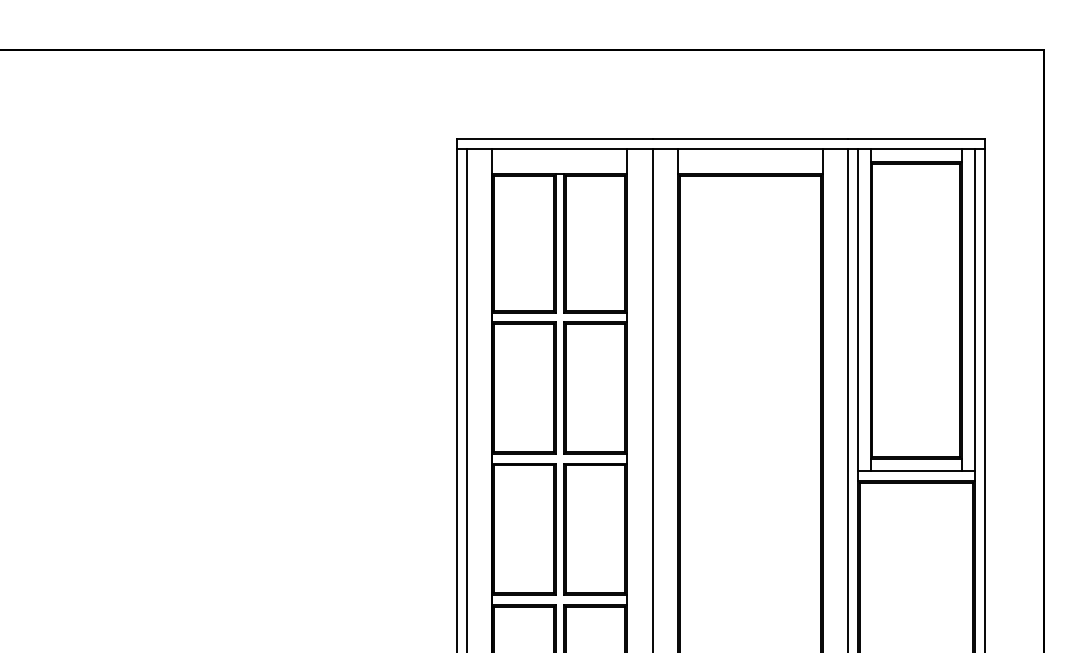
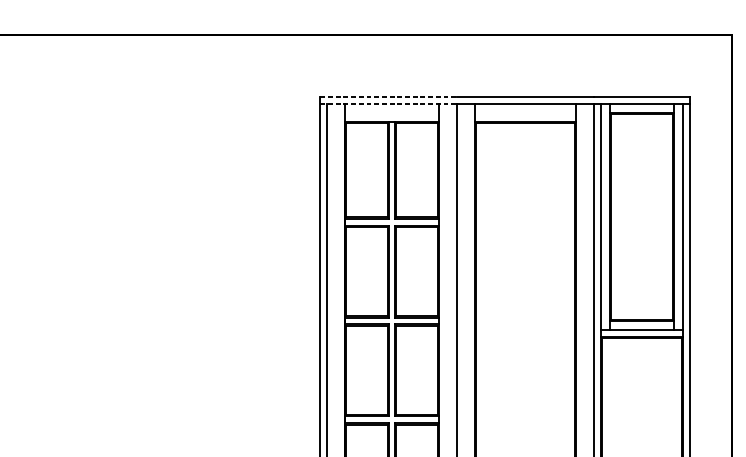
line: (554, 139) -> (388, 97), solid -> dashed
line: (554, 148) -> (388, 103), solid -> dashed

